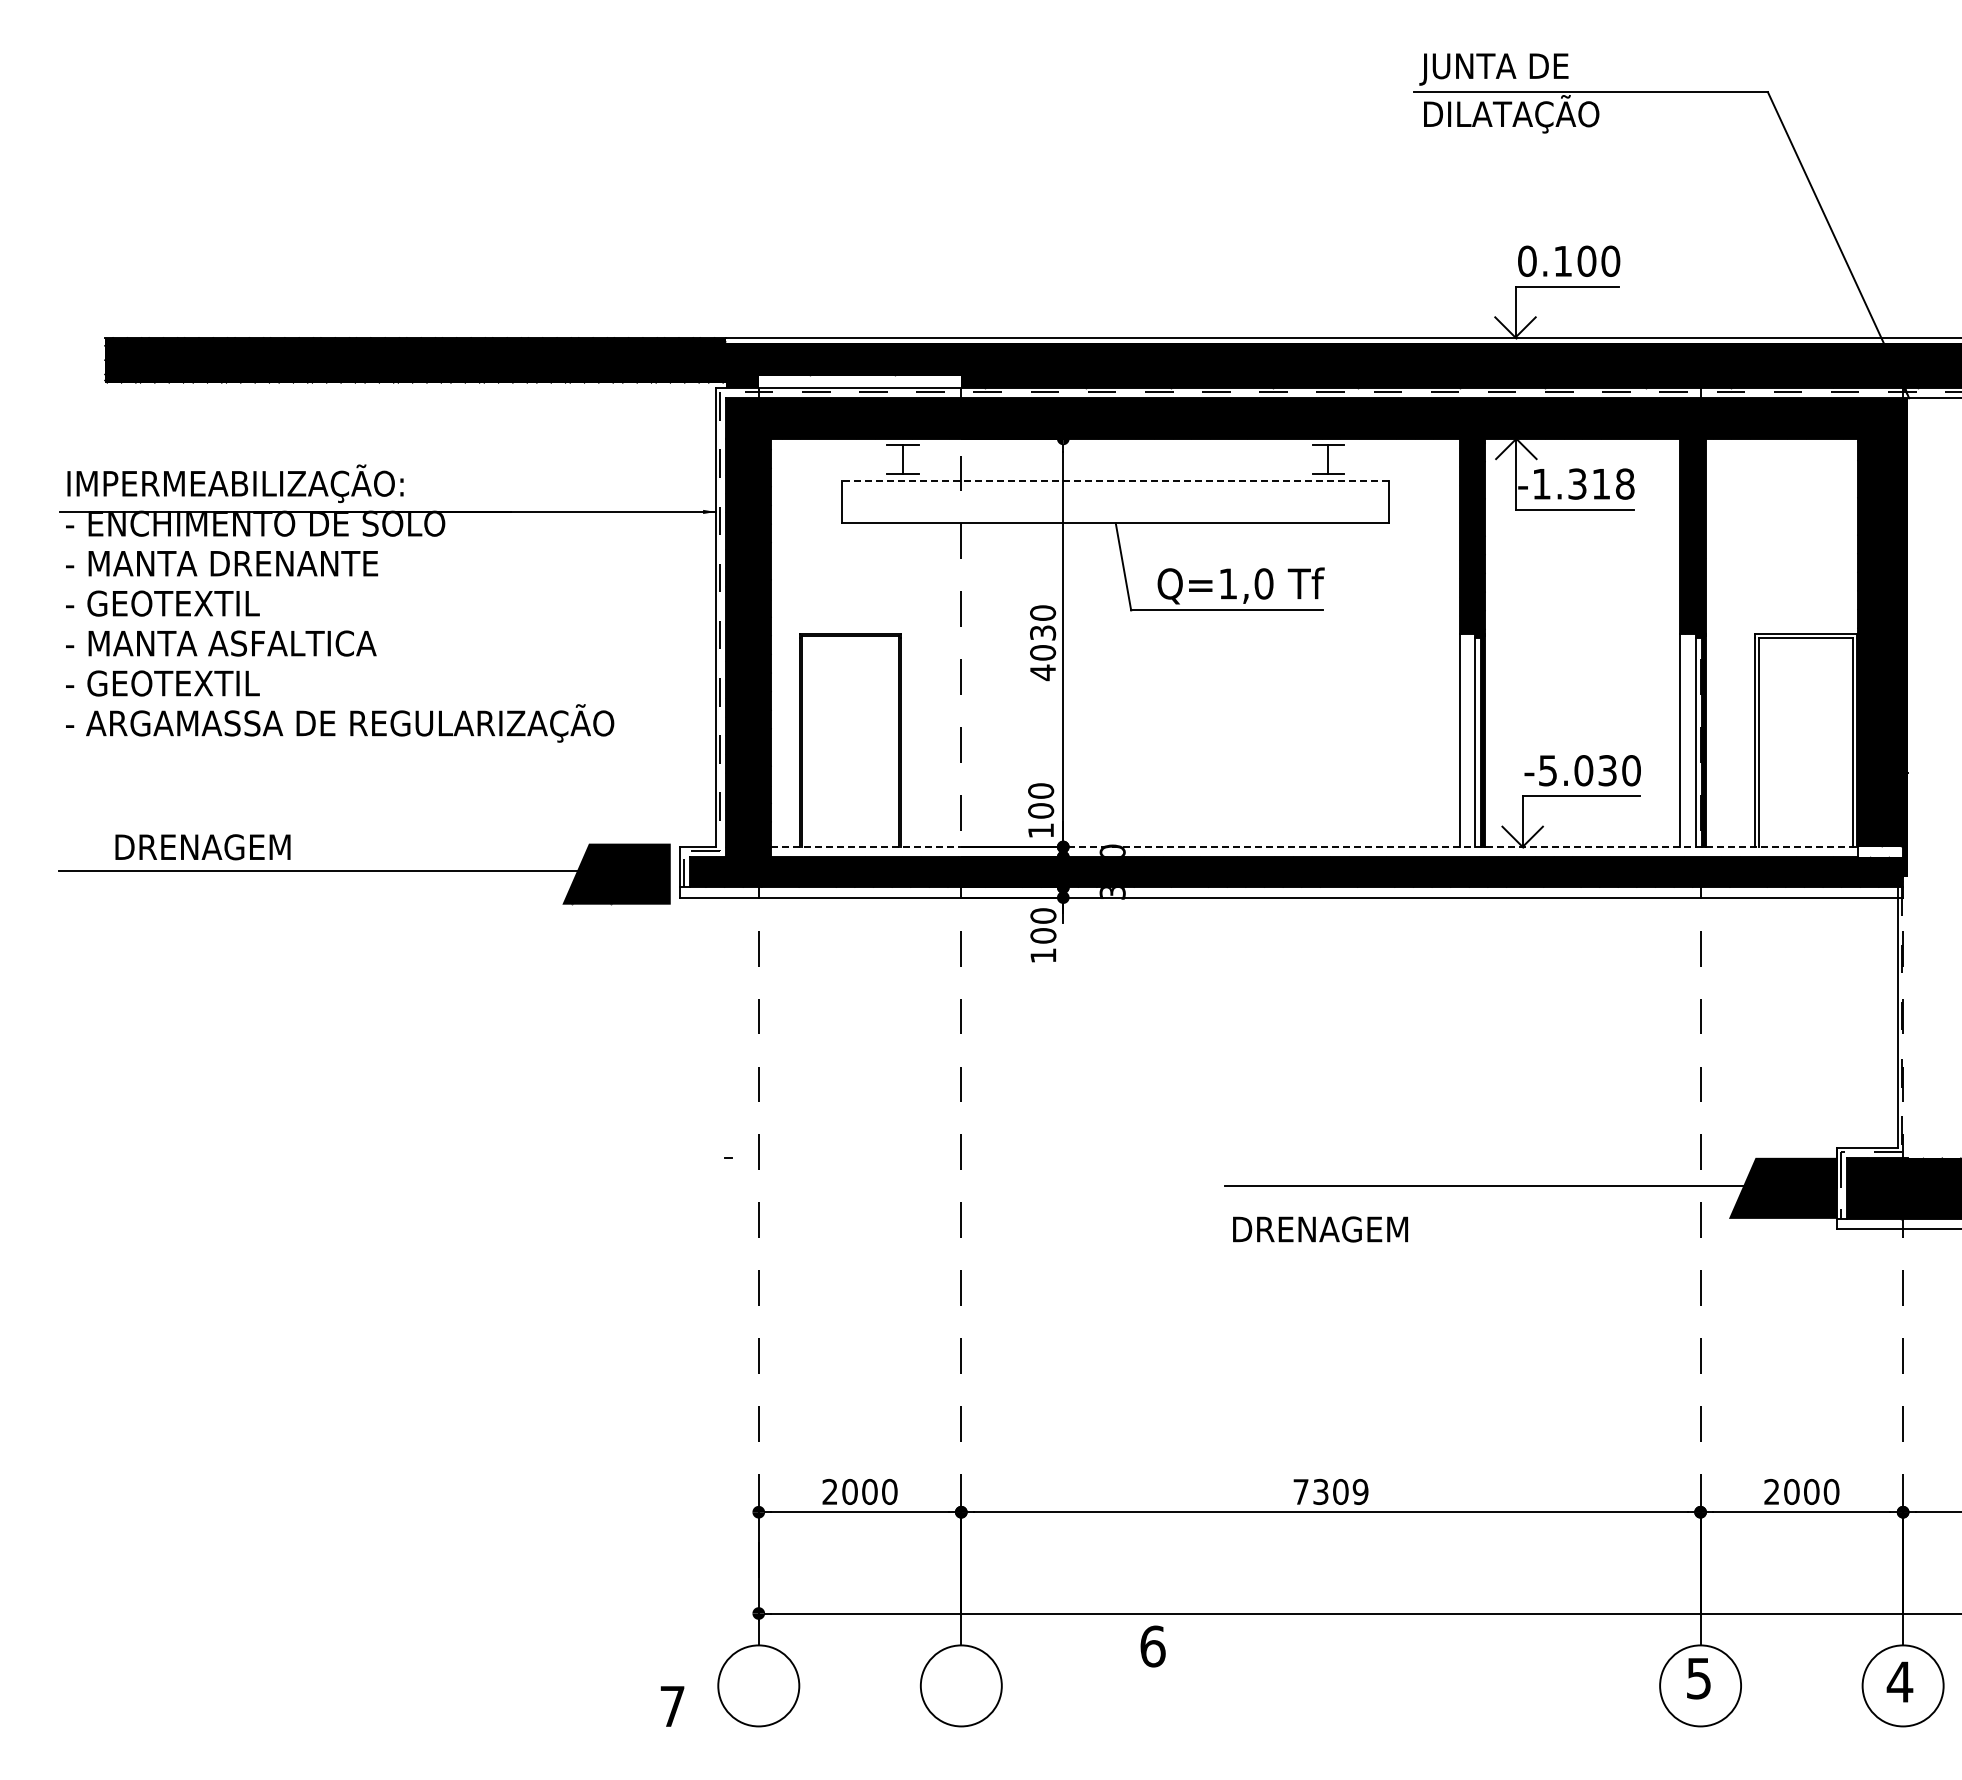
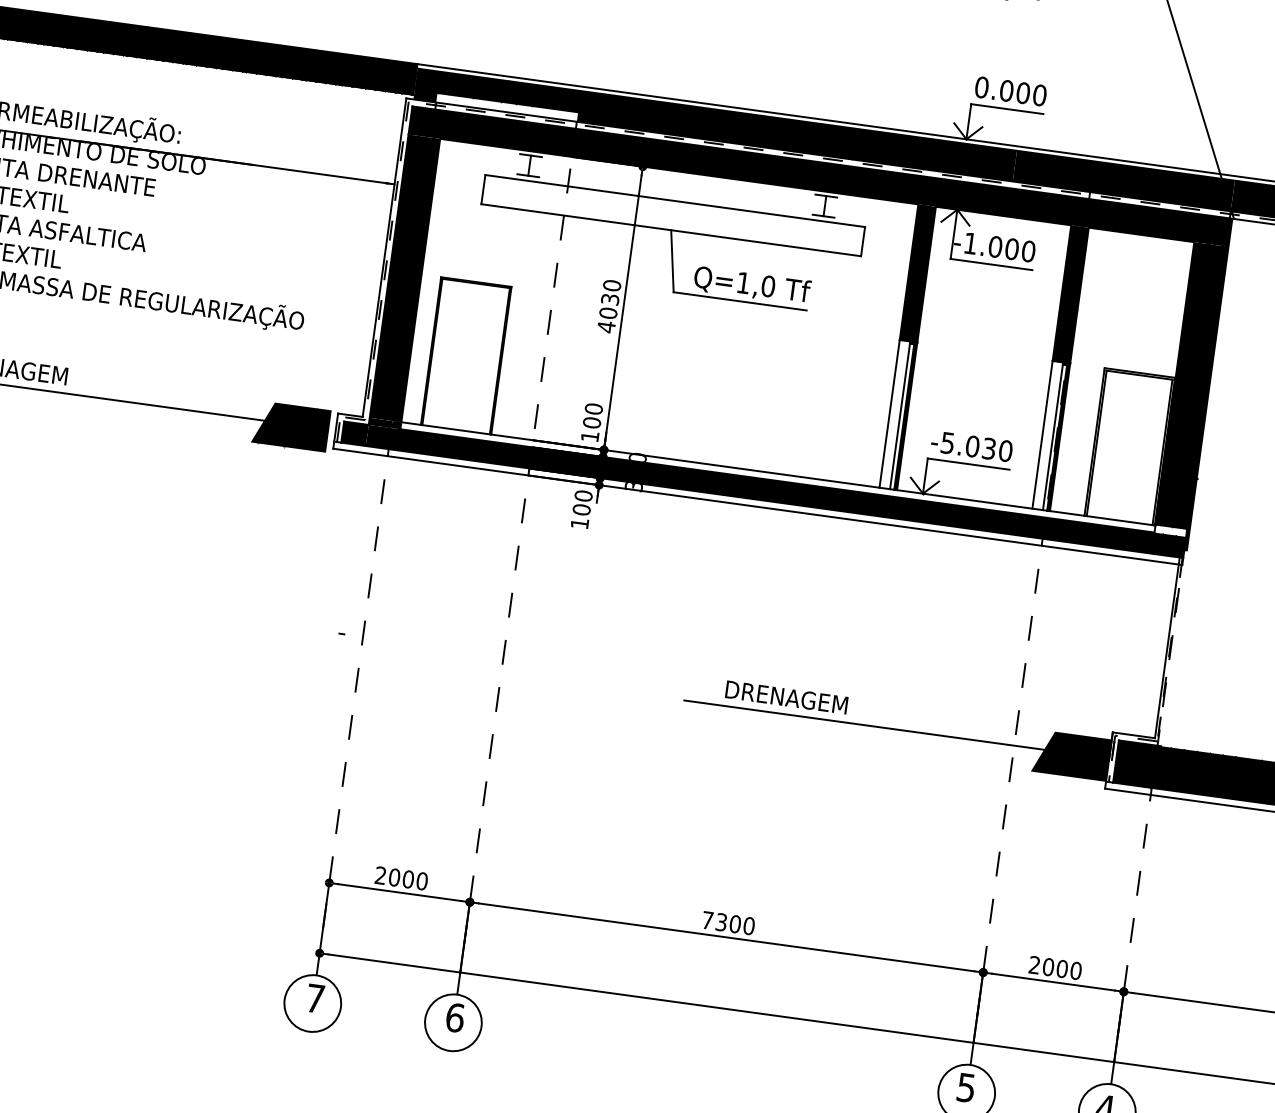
text: (1562, 260) -> (1006, 90), 0.100 -> 0.000
line: (1115, 481) -> (675, 201), dashed -> solid
text: (1601, 483) -> (1012, 248), -1.318 -> -1.000
line: (1315, 846) -> (779, 473), dashed -> solid
text: (1320, 1229) -> (786, 697), moved
text: (1360, 1491) -> (749, 925), 7309 -> 7300
text: (1152, 1646) -> (454, 1017), moved
text: (672, 1706) -> (315, 998), moved

